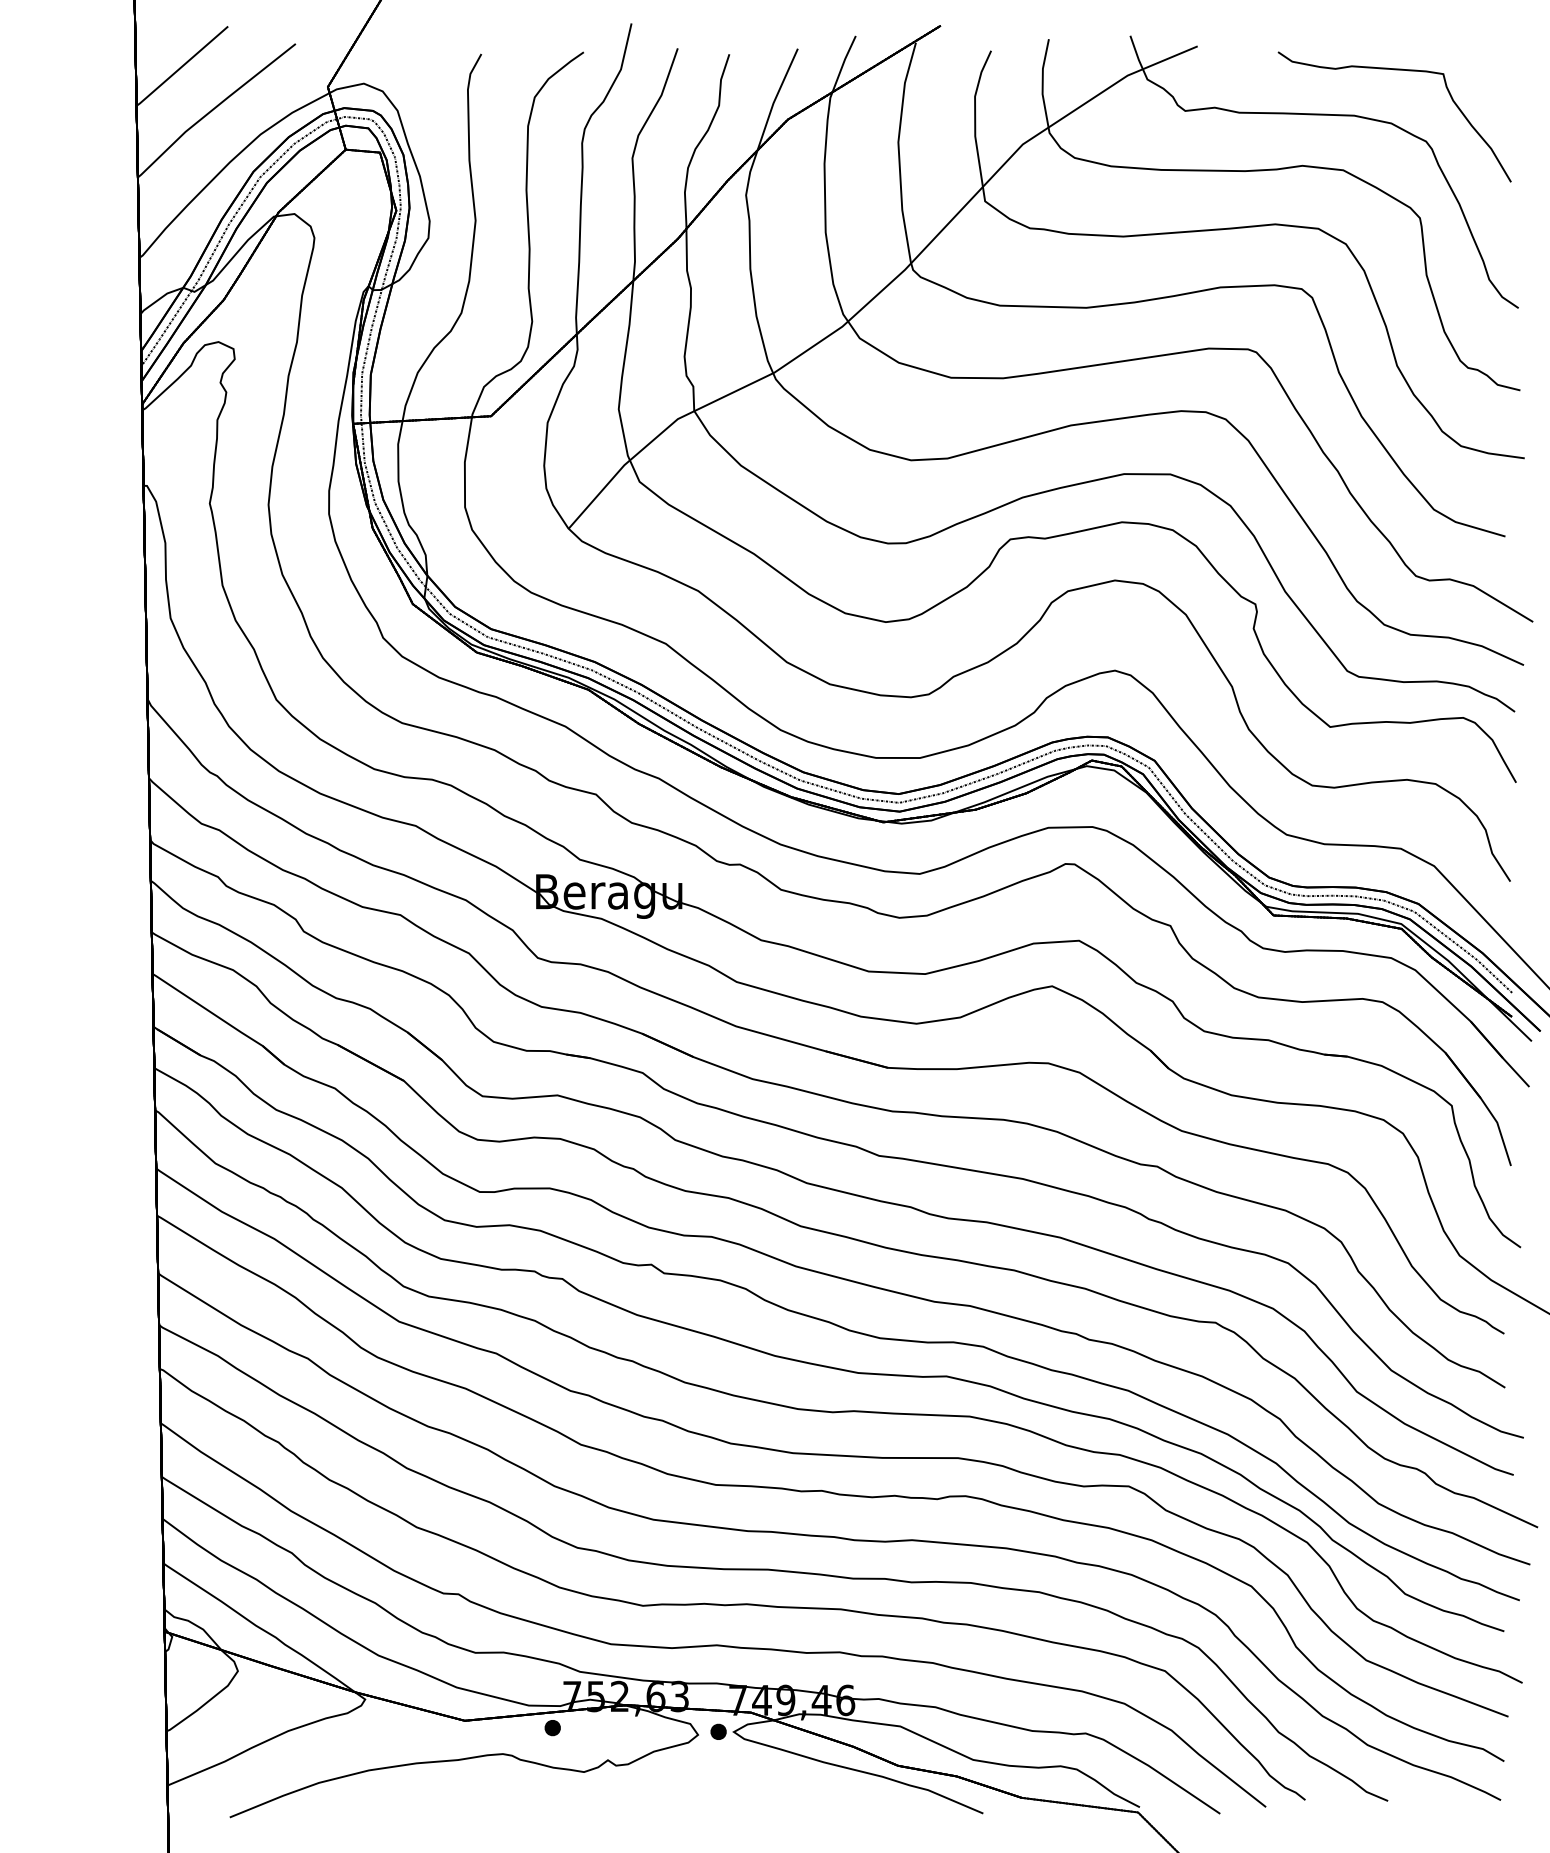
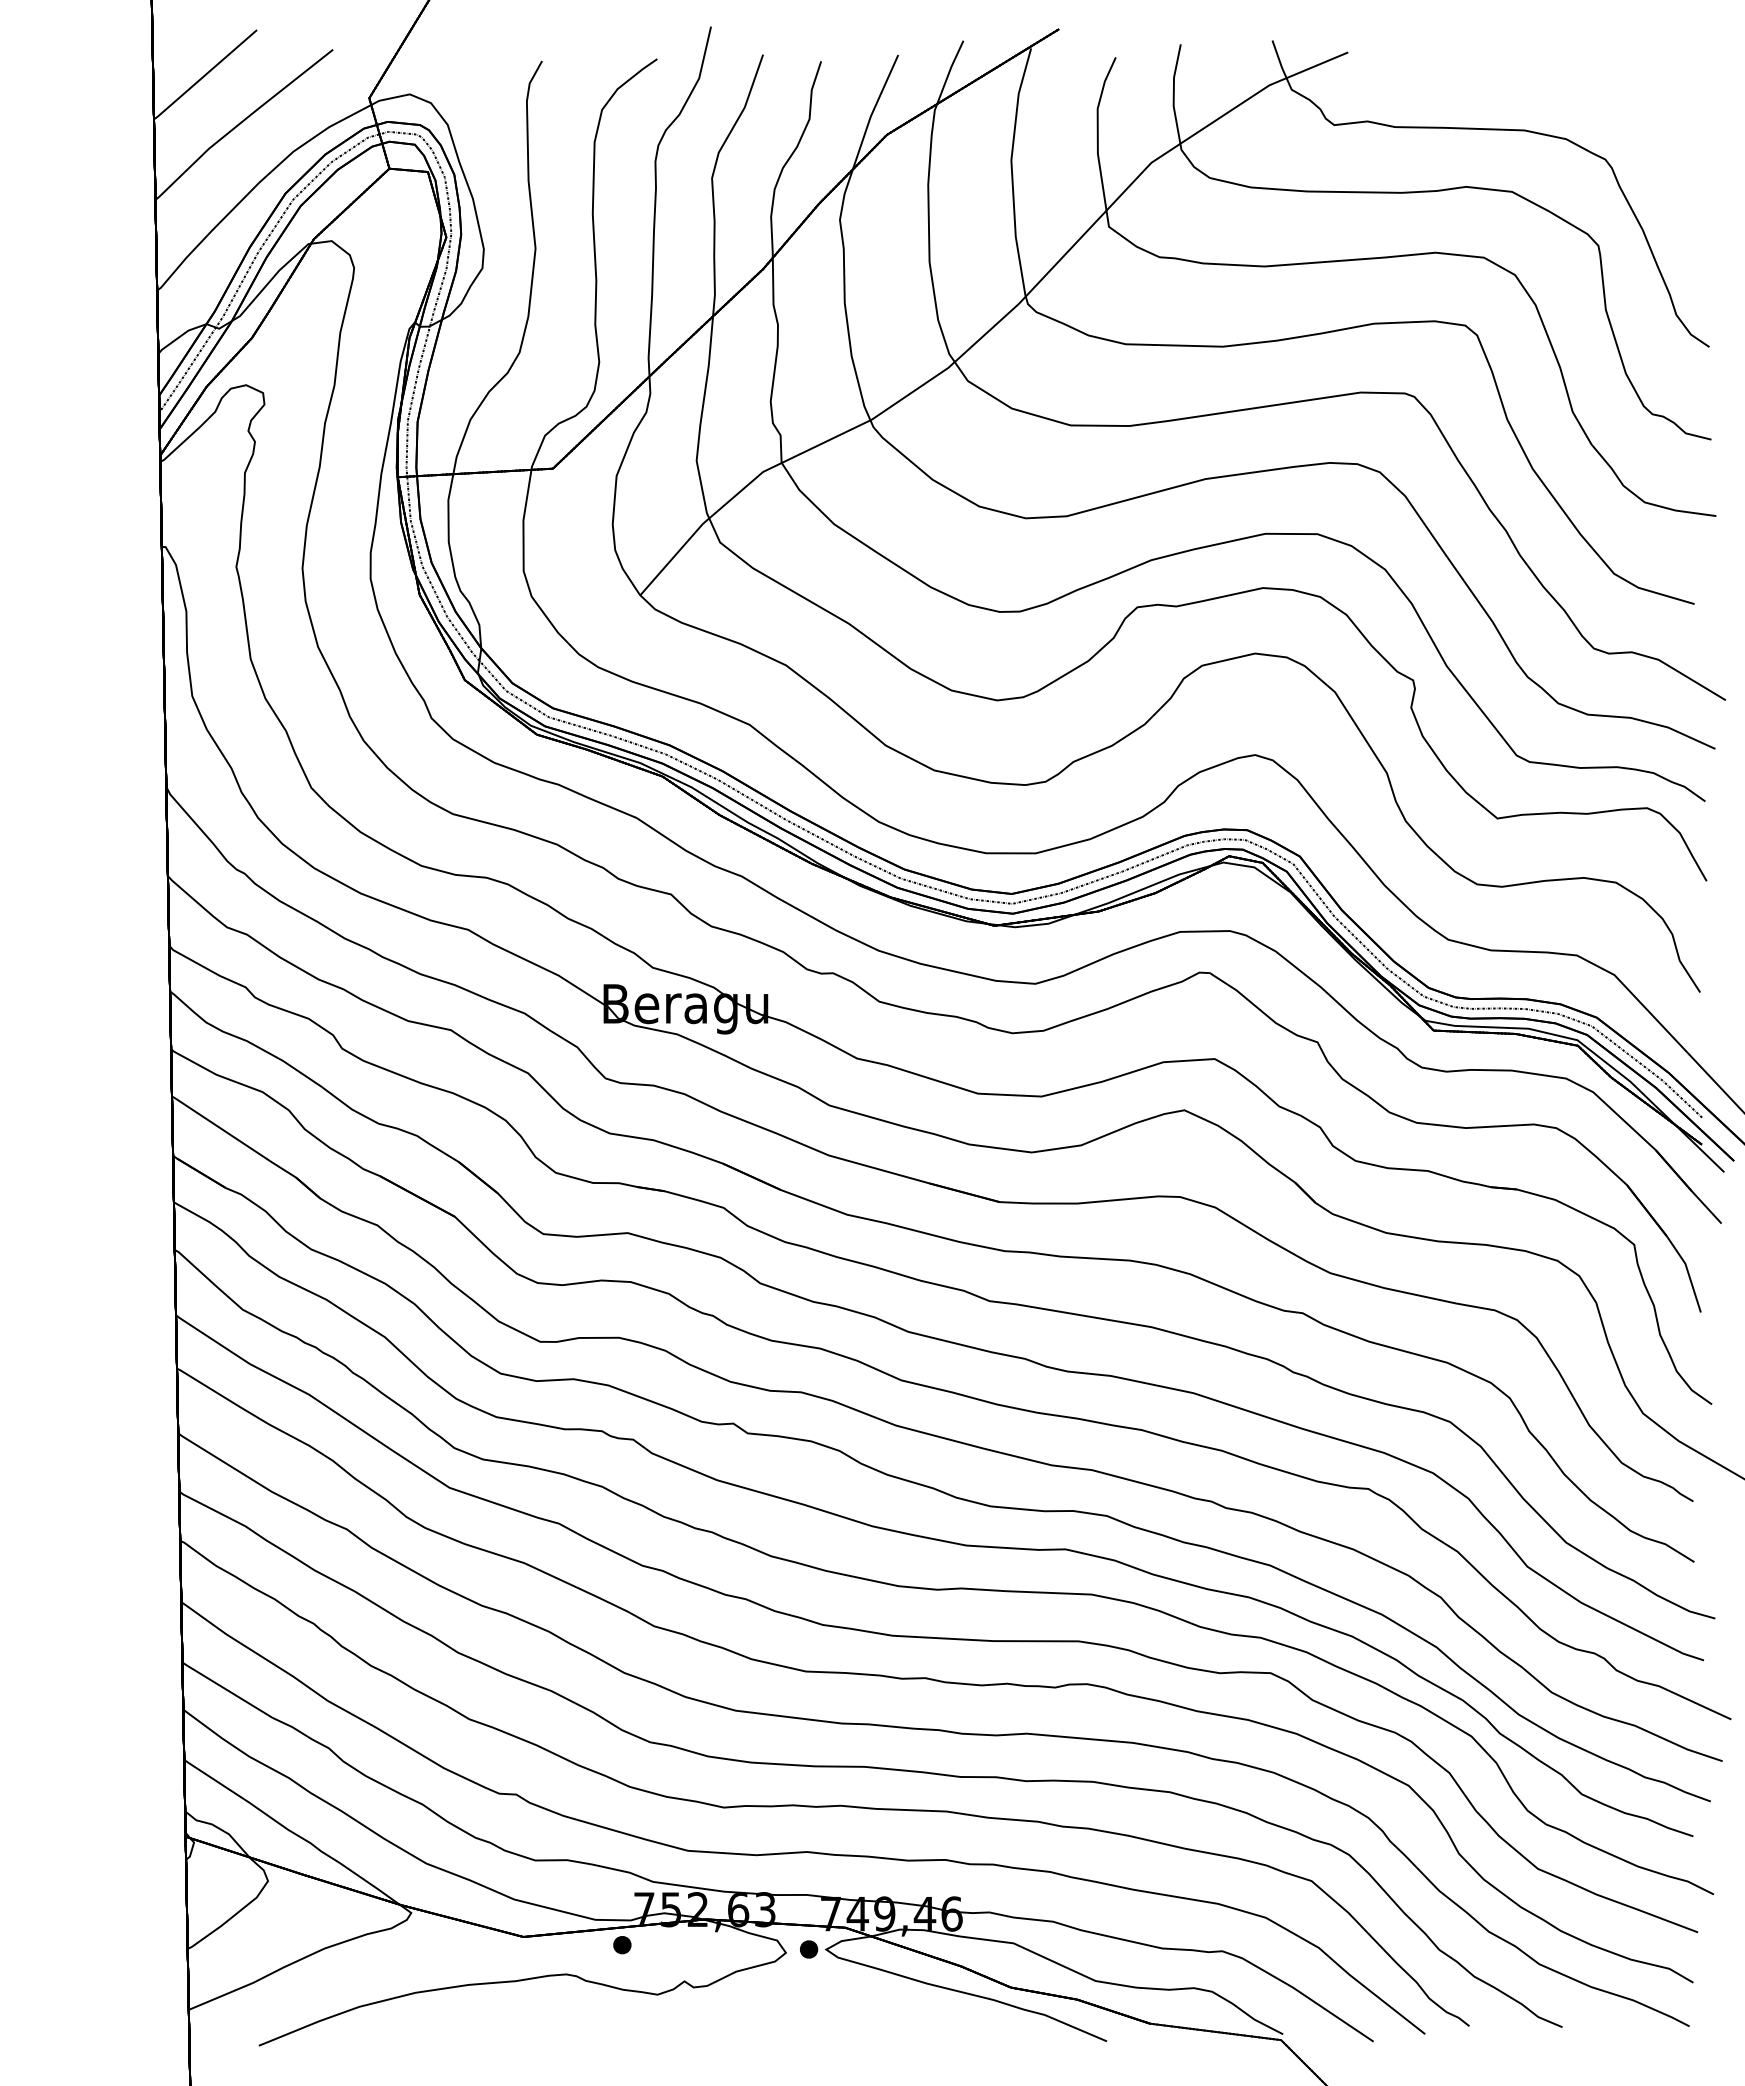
part: (1395, 70) -> (1570, 79), removed

